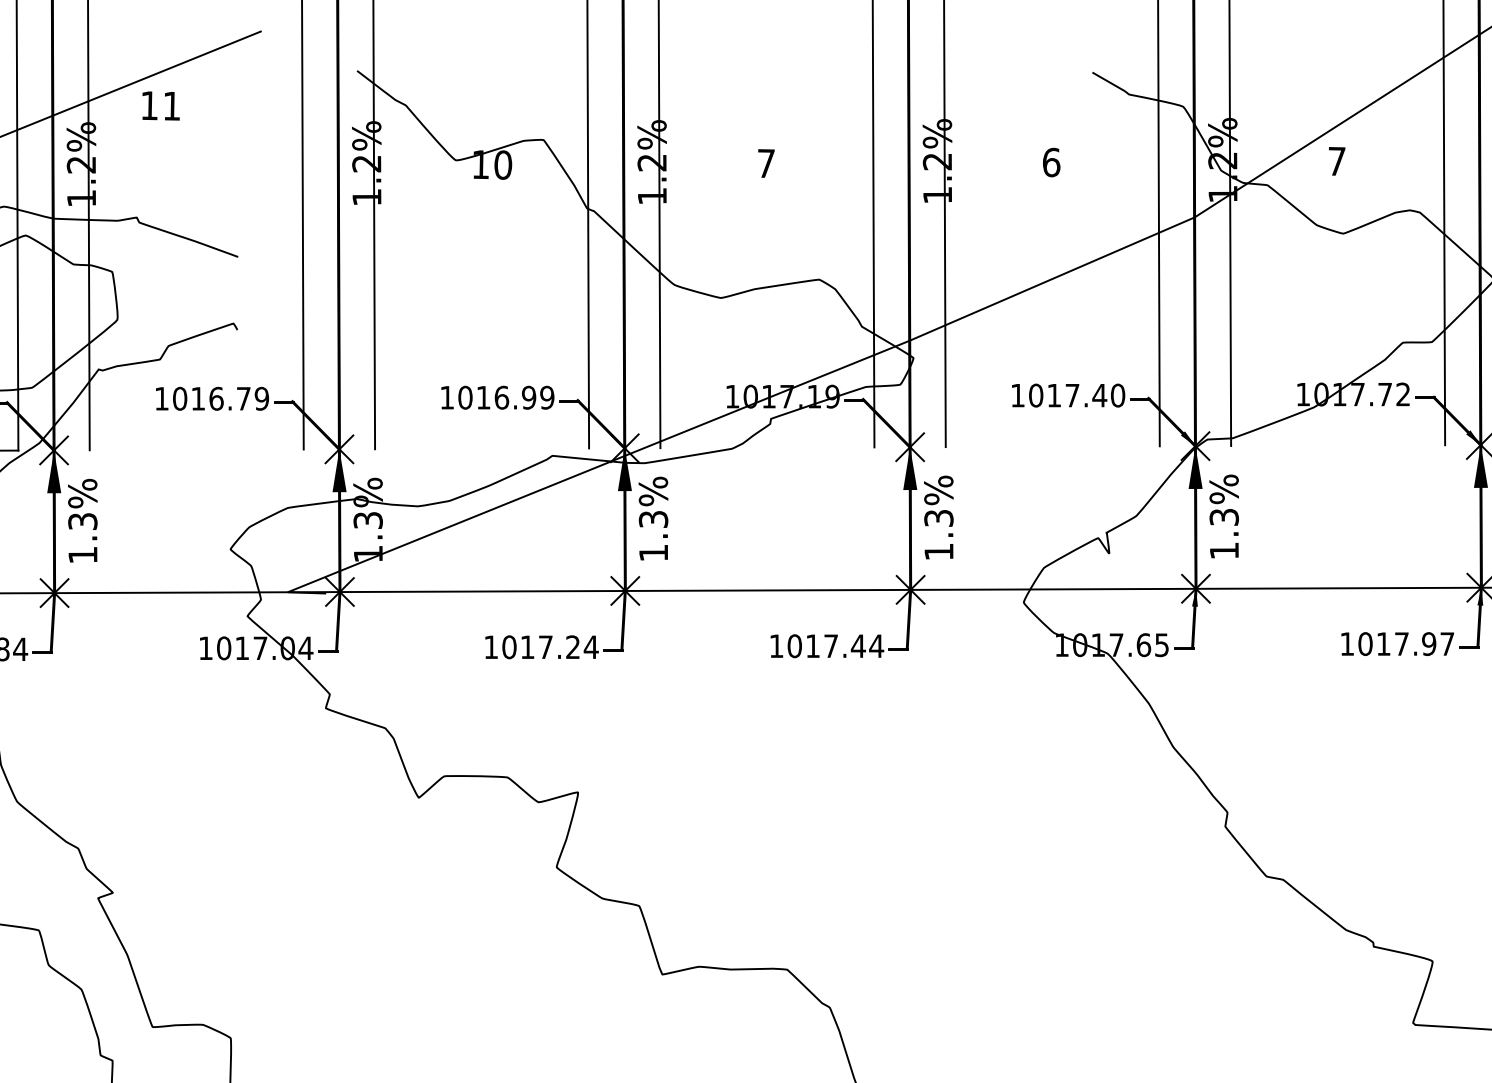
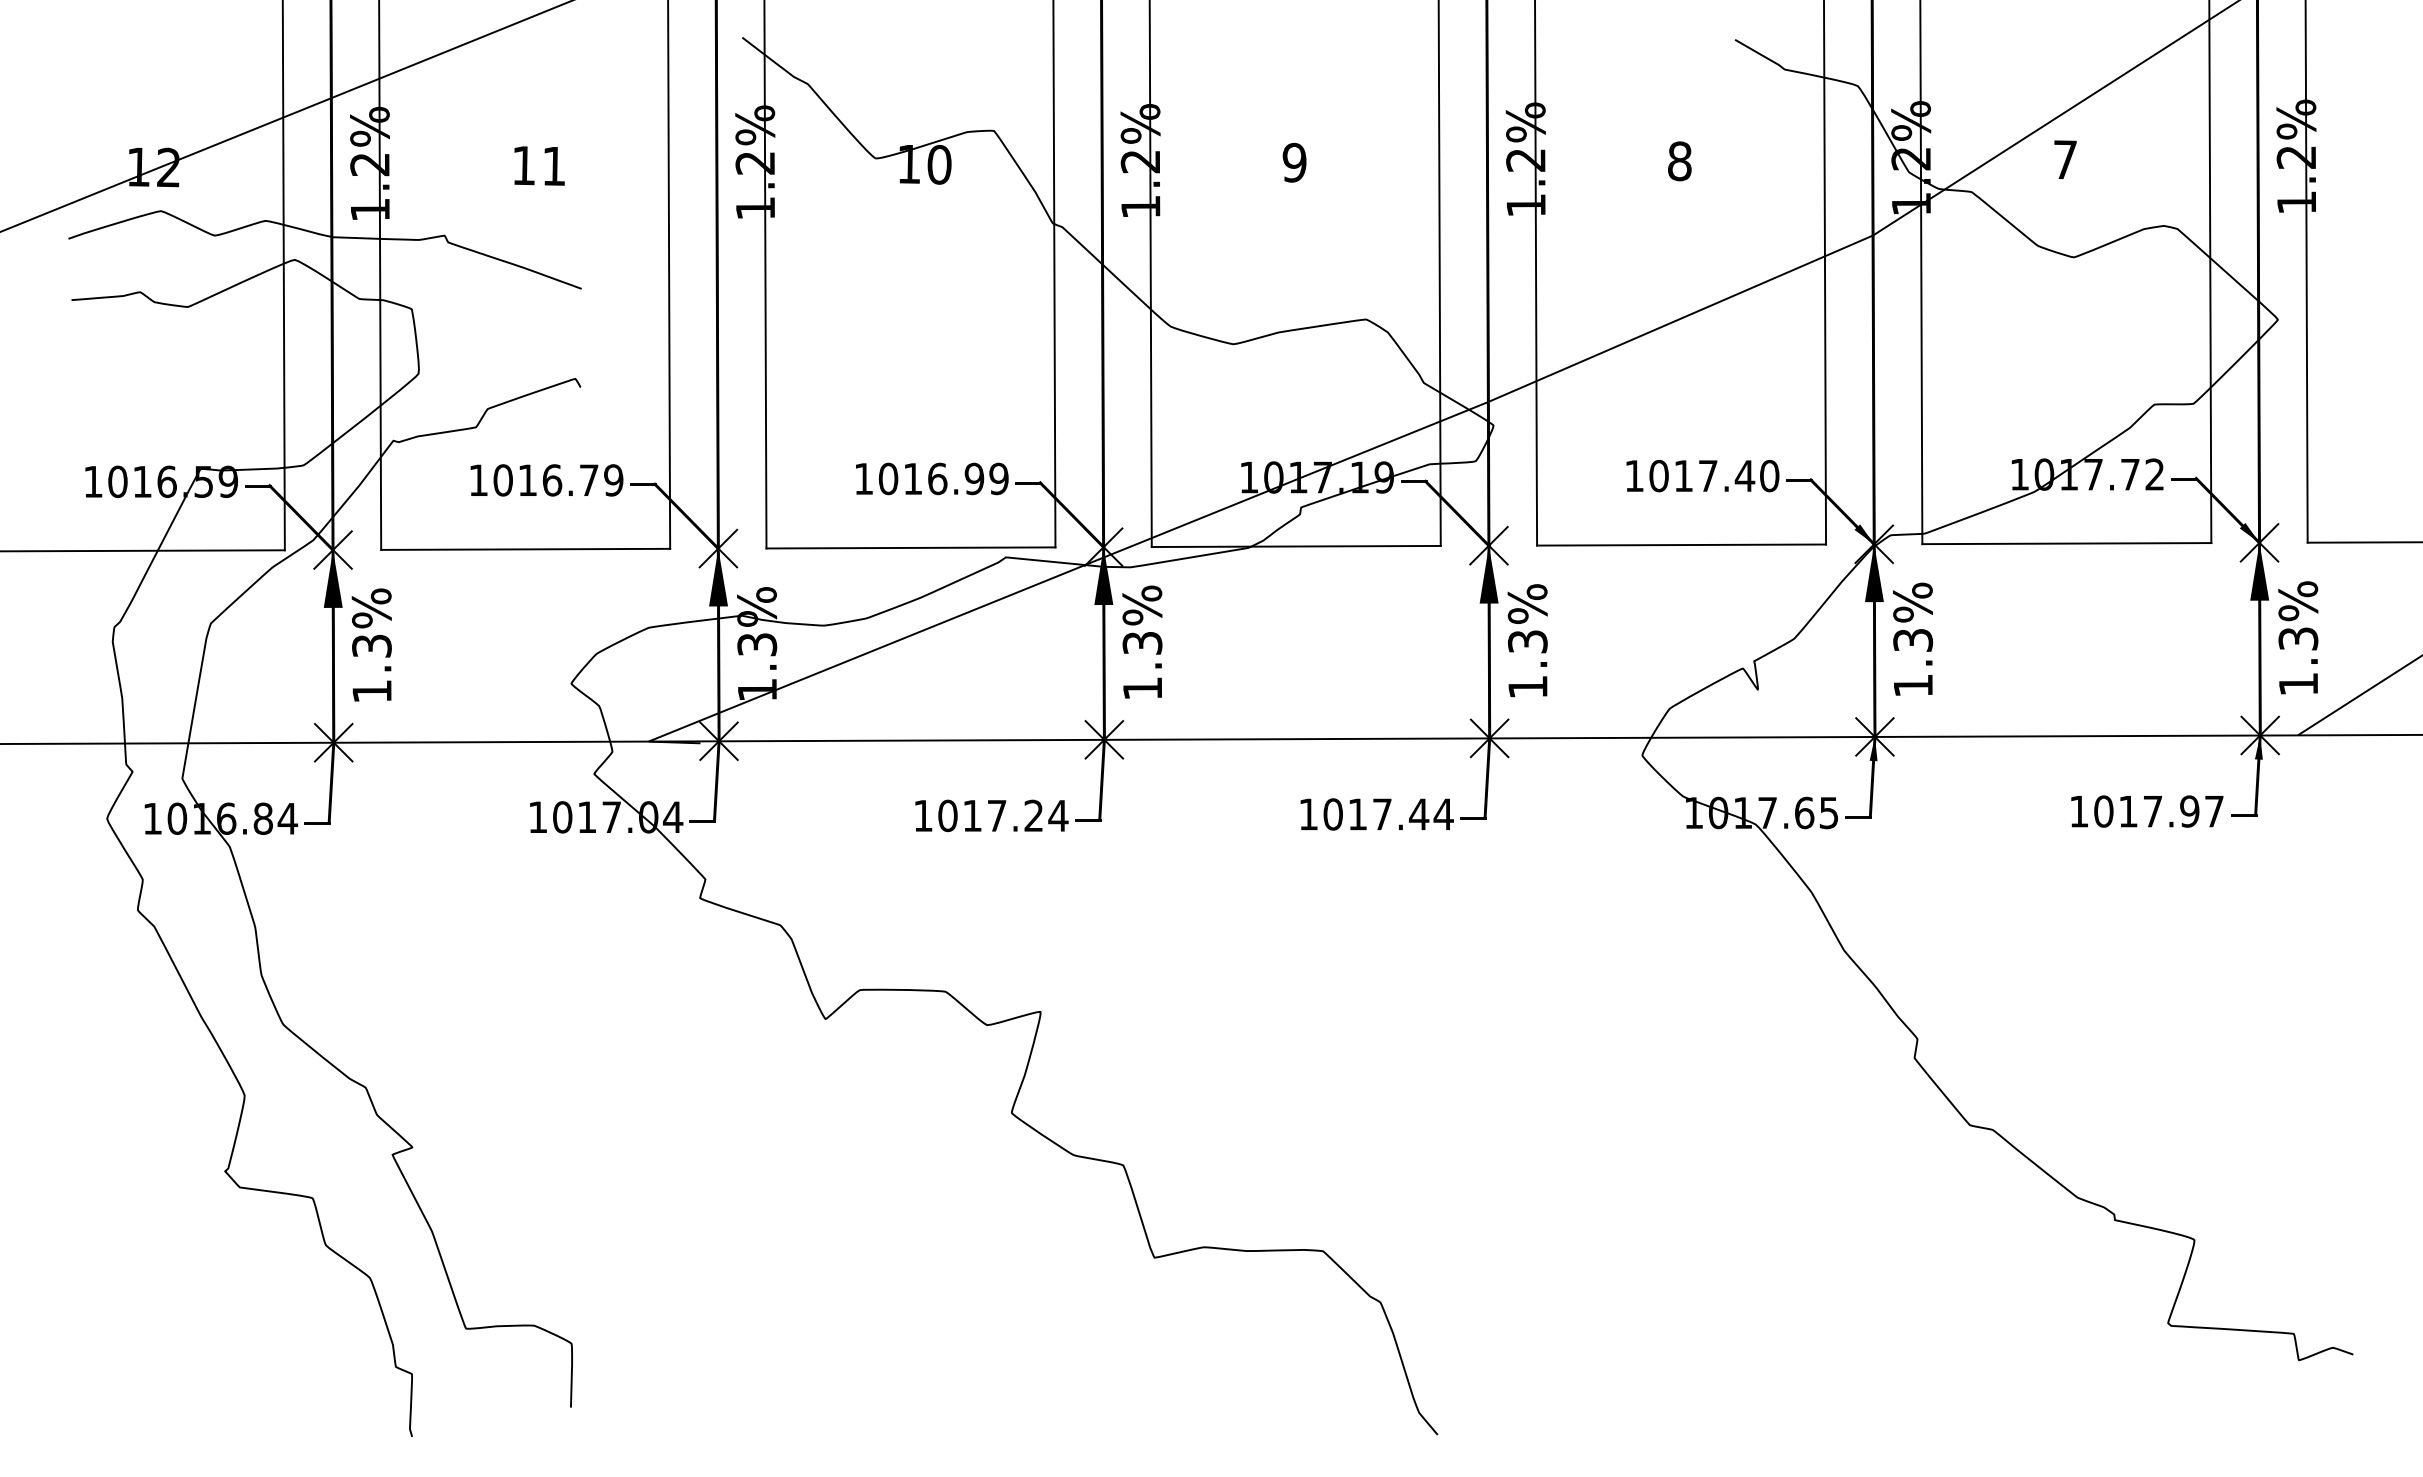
text: (161, 105) -> (539, 165), moved
text: (1051, 162) -> (1679, 161), 6 -> 8
text: (766, 163) -> (1294, 162), 7 -> 9
line: (1337, 445) -> (2066, 543), added
line: (1052, 446) -> (1681, 544), added
line: (766, 447) -> (1295, 546), added
line: (481, 448) -> (910, 547), added
line: (196, 449) -> (525, 548), added

